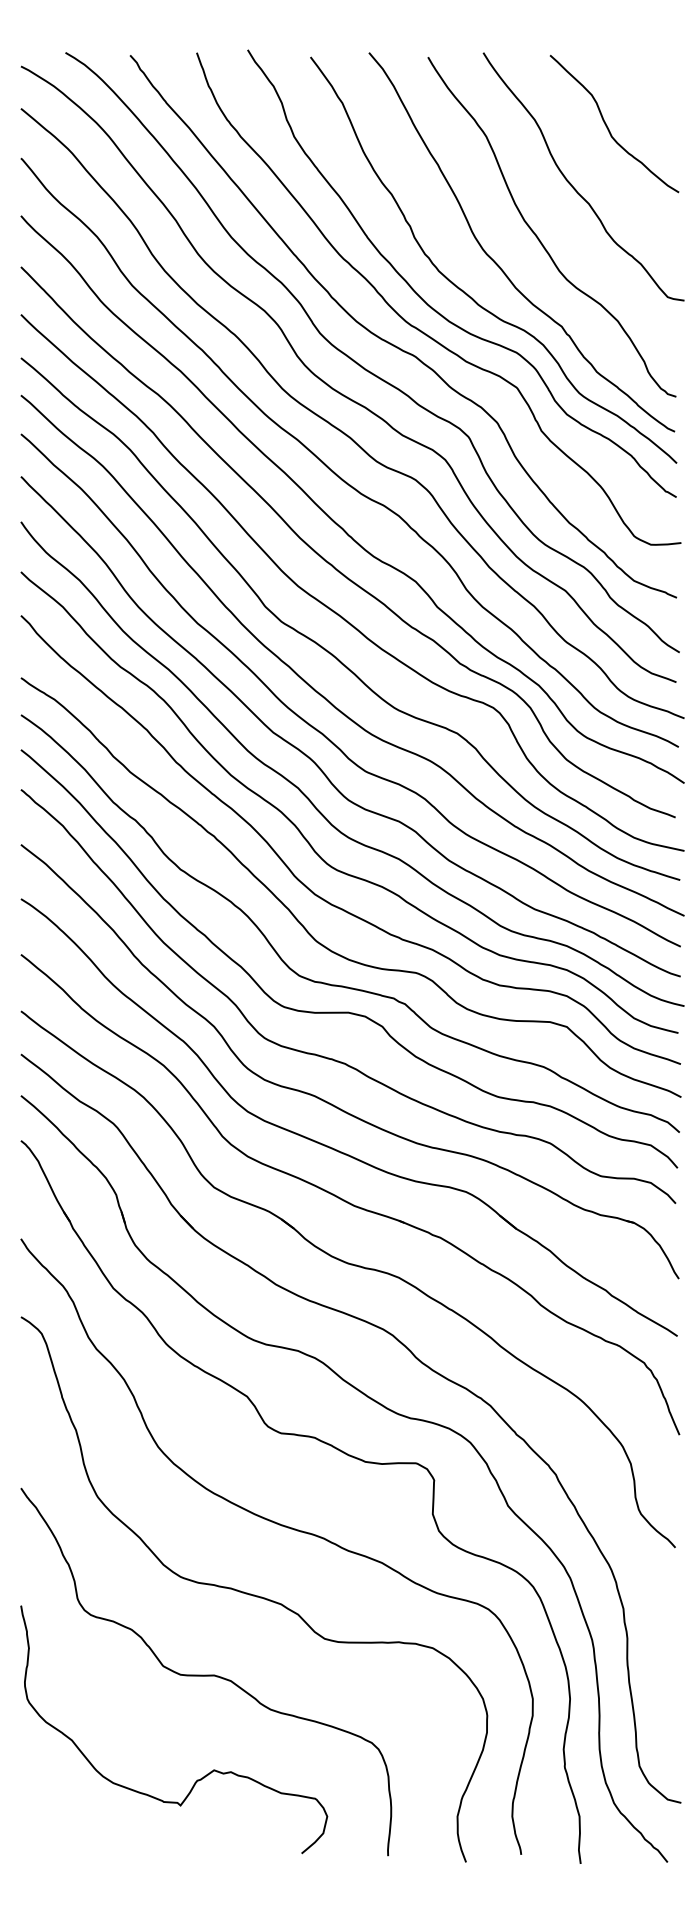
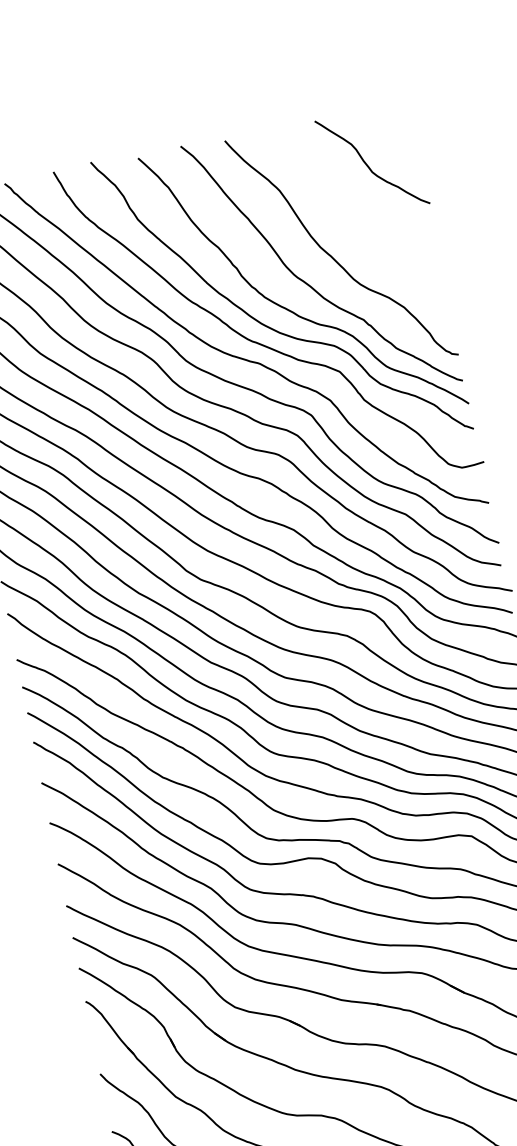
curve: (571, 183) -> (349, 212), removed

